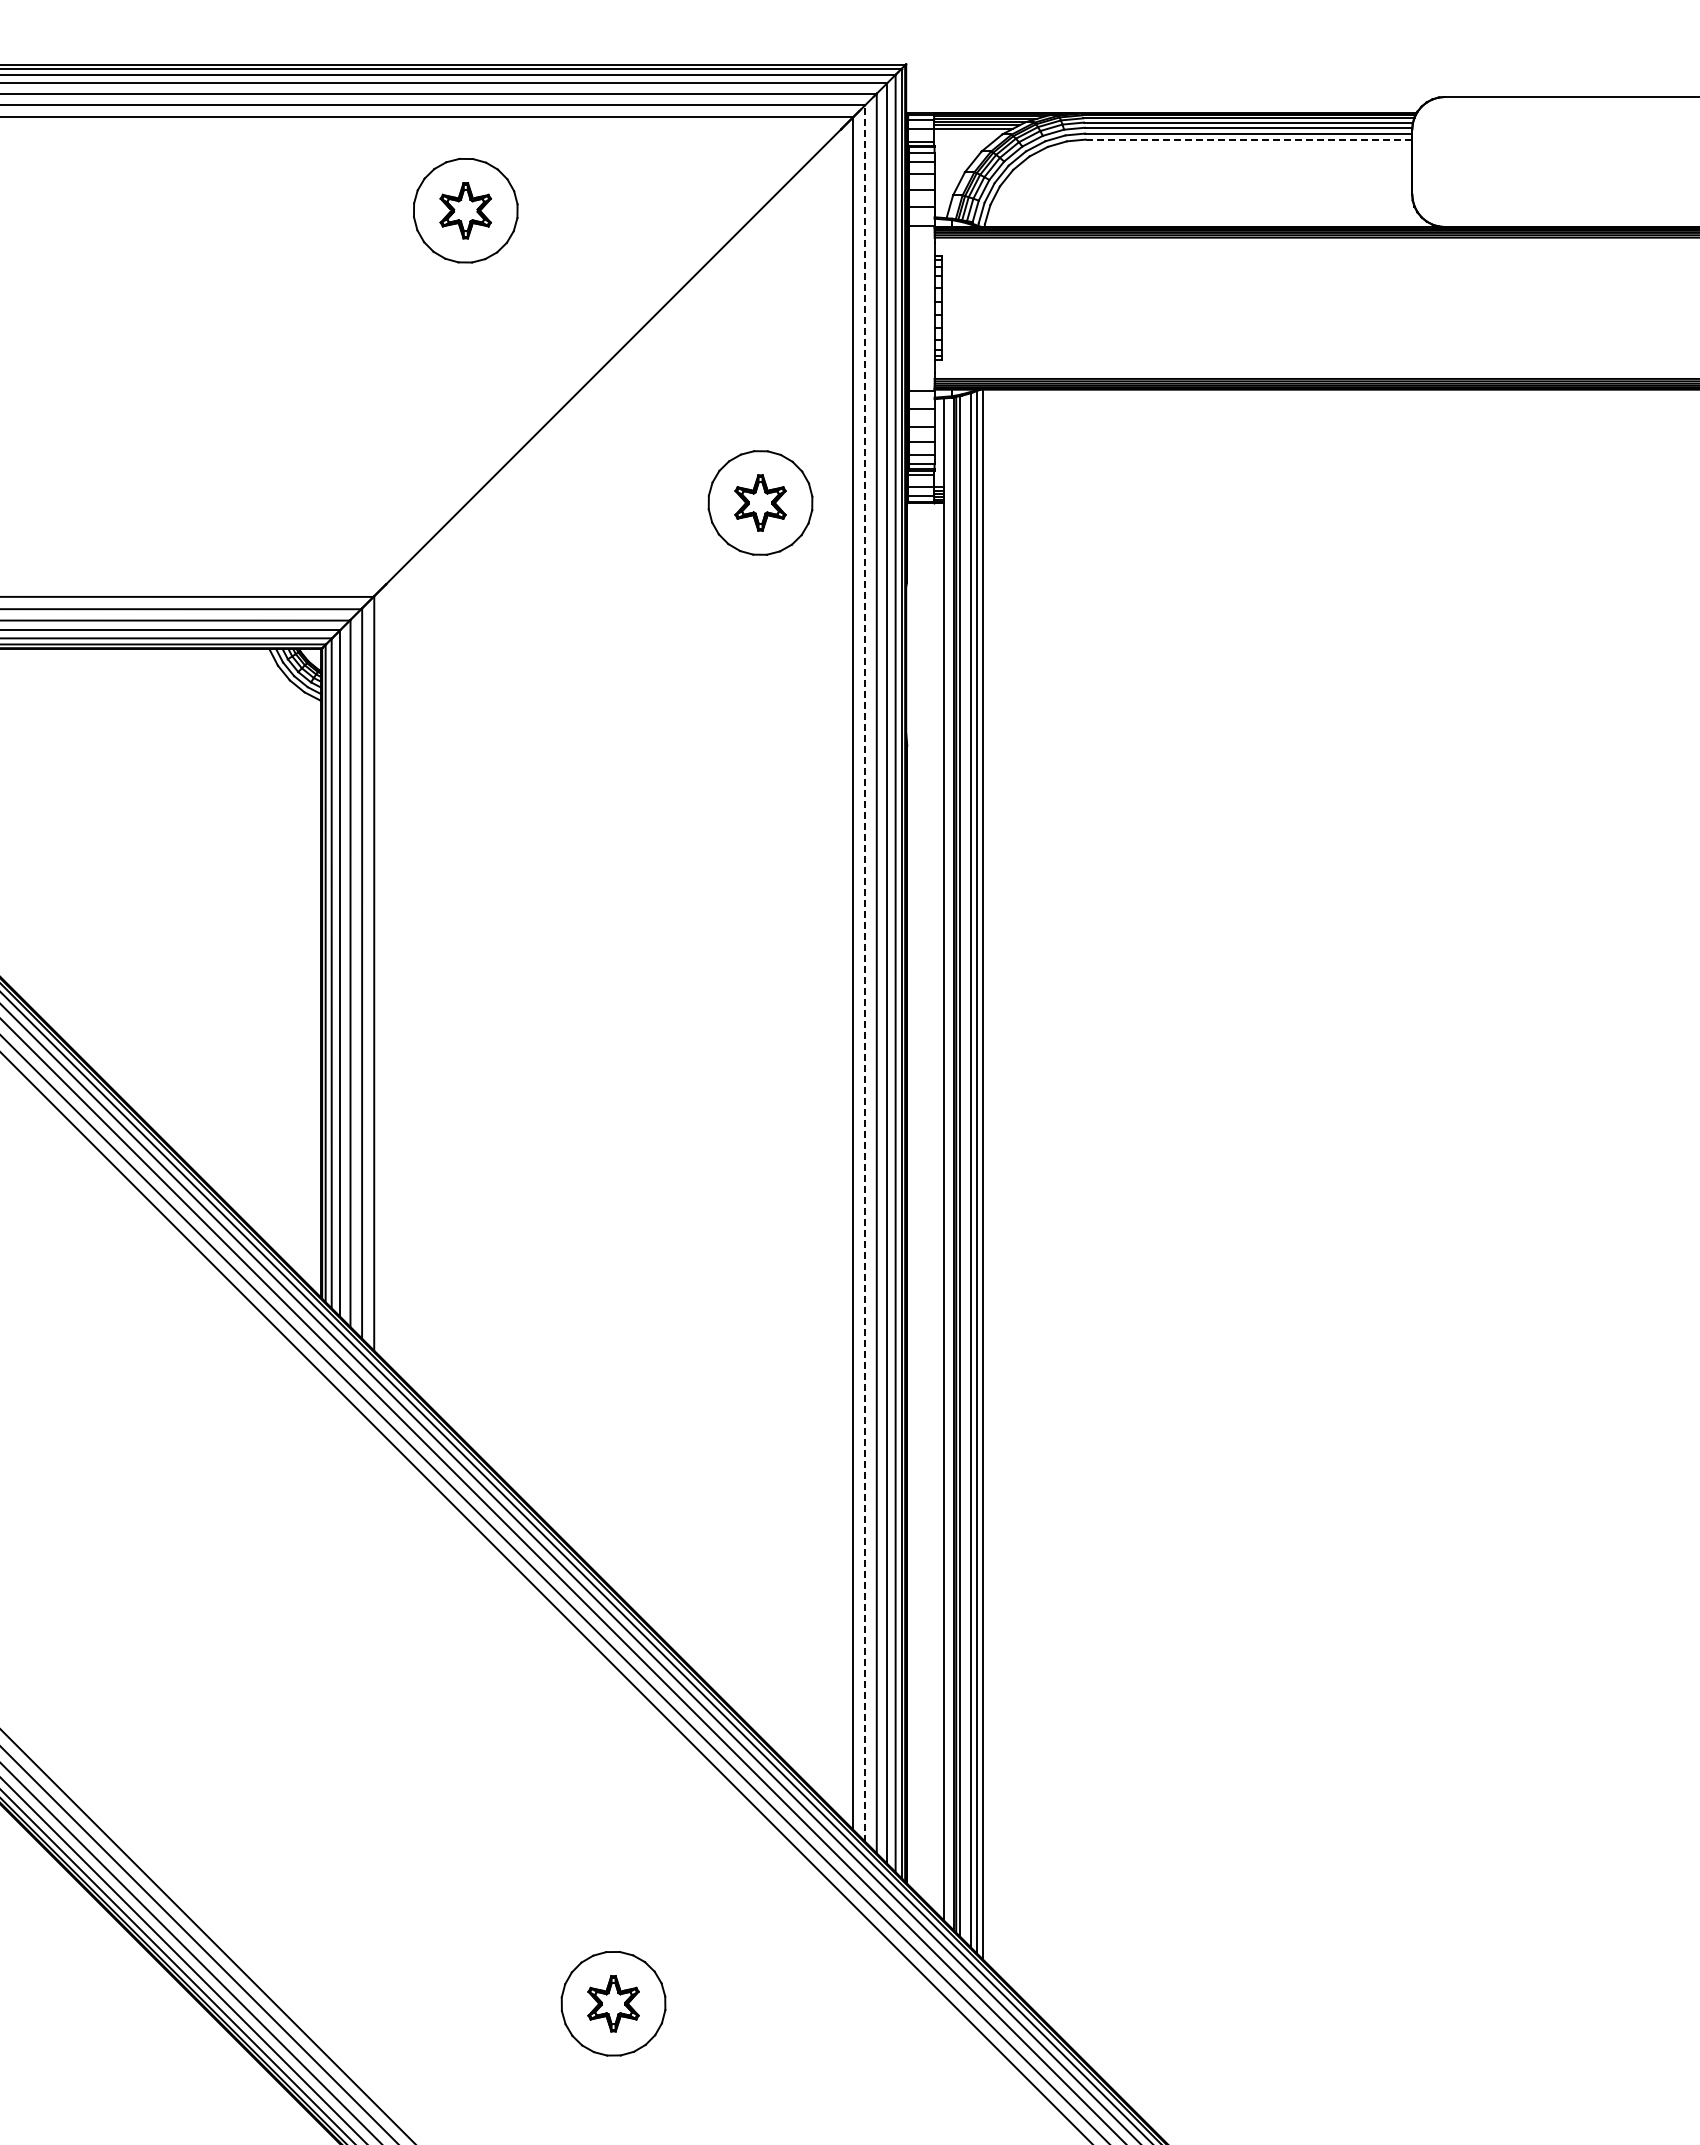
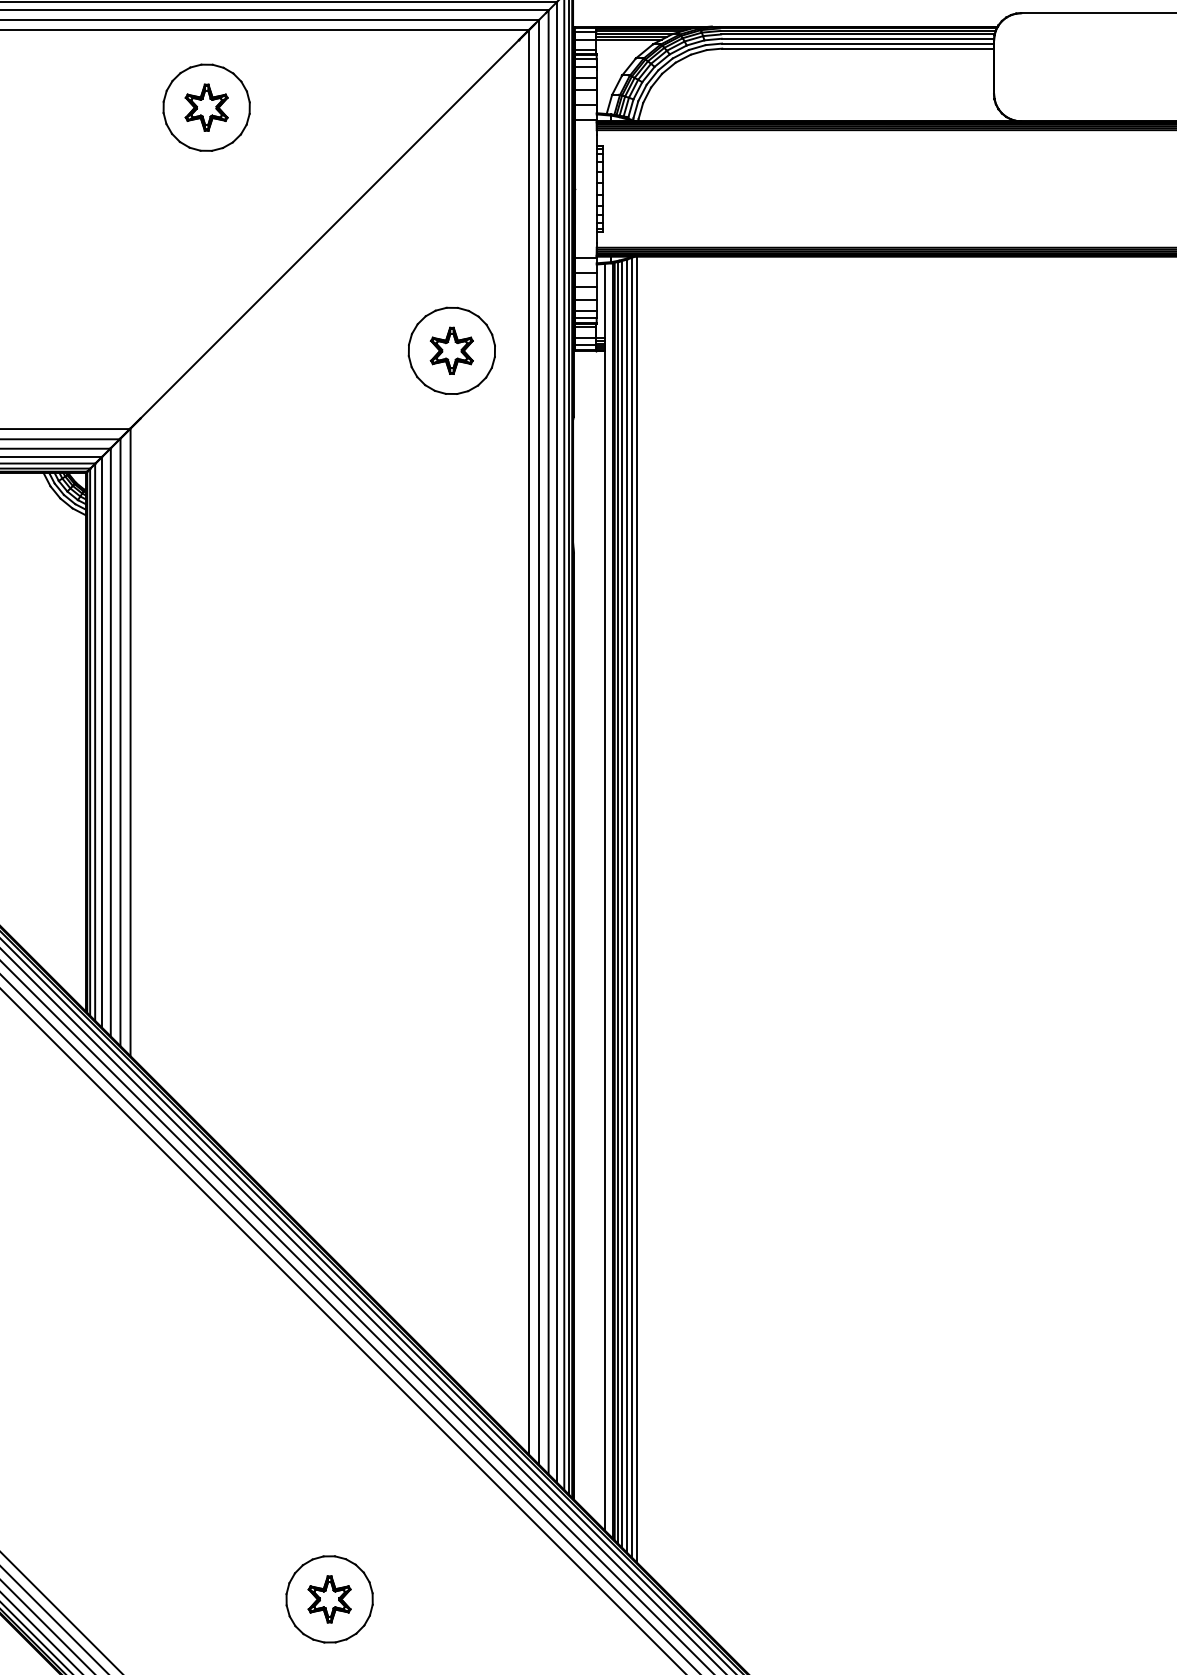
line: (1248, 139) -> (857, 48), dashed -> solid
line: (865, 972) -> (539, 741), dashed -> solid
line: (965, 1167) -> (622, 903), added

